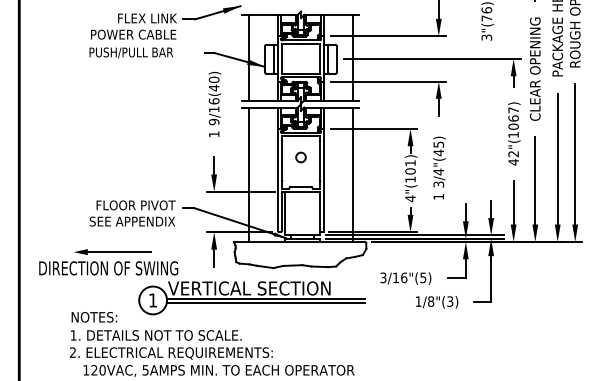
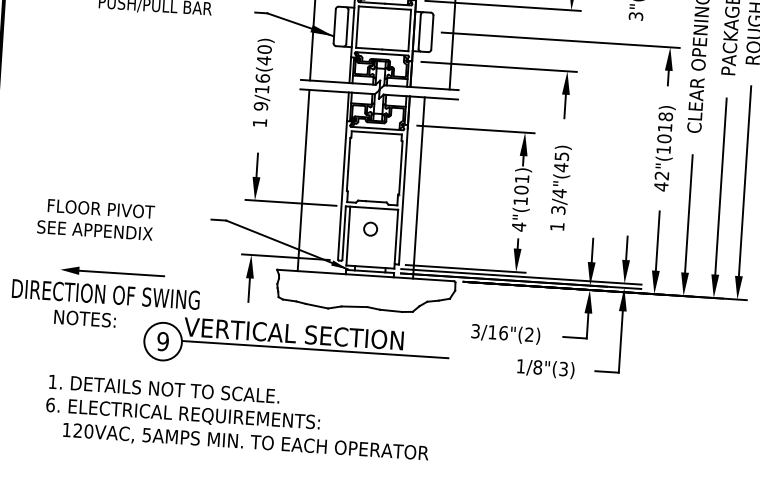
text: (513, 114) -> (665, 122), 42"(1067) -> 42"(1018)
circle: (300, 157) -> (369, 229), moved
line: (352, 174) -> (418, 187), moved
text: (132, 213) -> (95, 219), moved
text: (423, 277) -> (529, 334), 3/16"(5) -> 3/16"(2)
text: (152, 300) -> (162, 341), 1 -> 9
line: (265, 302) -> (314, 354), removed
text: (94, 317) -> (85, 319), moved
text: (72, 352) -> (49, 404), 2. -> 6.

